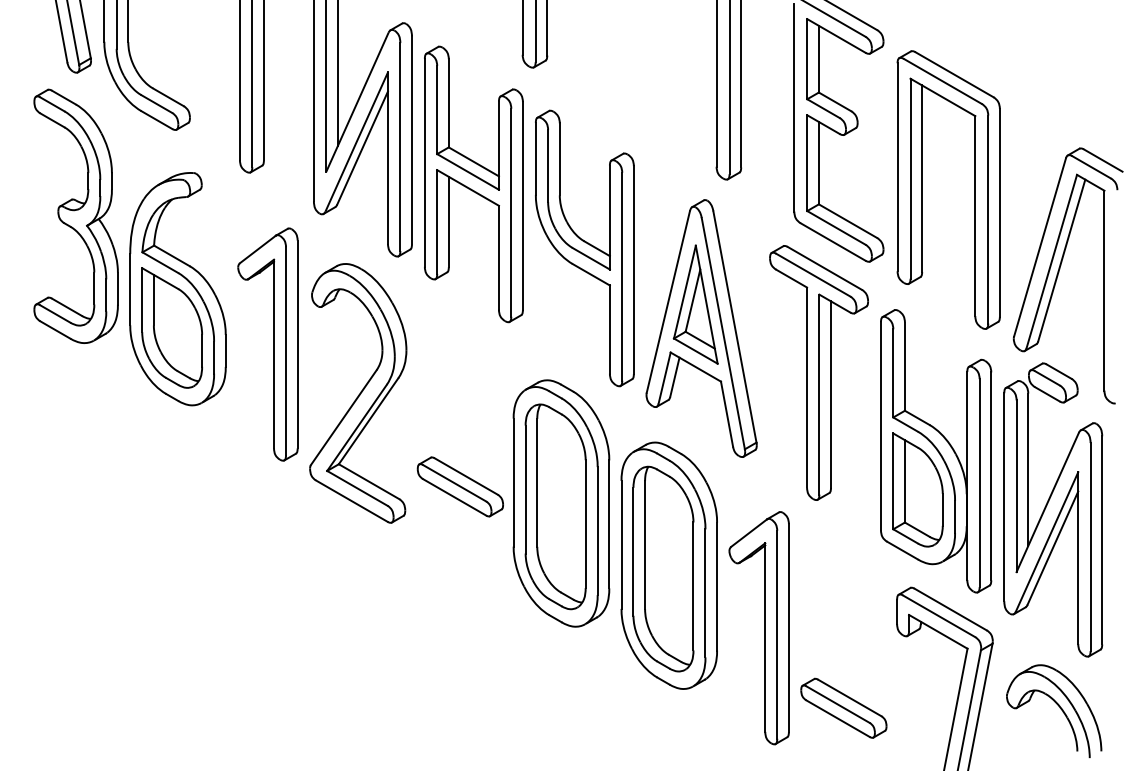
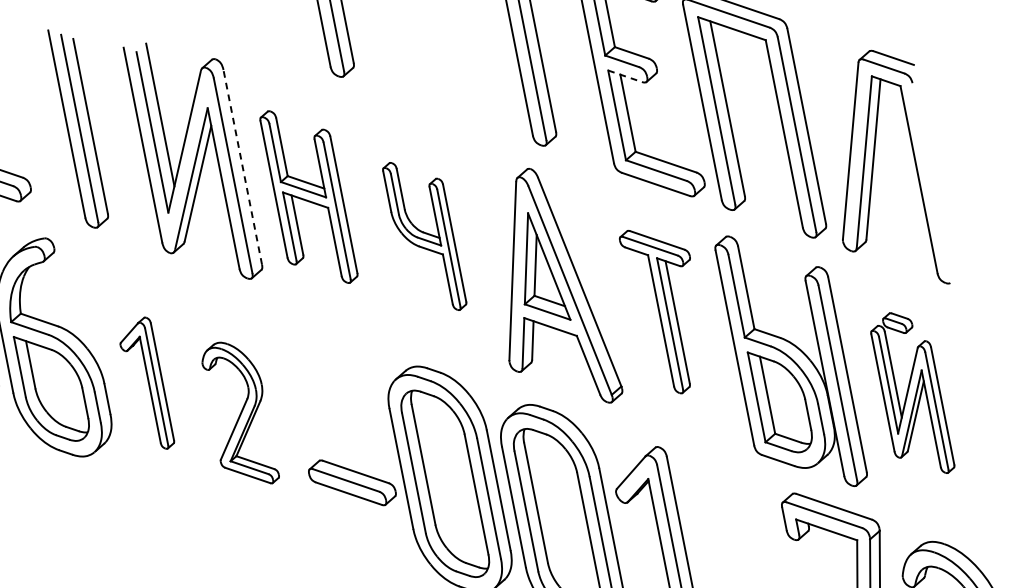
line: (823, 124) -> (625, 76), solid -> dashed
line: (411, 140) -> (242, 167), solid -> dashed
part: (473, 184) -> (308, 197), size x0.7
part: (584, 248) -> (424, 236), size x0.6
part: (267, 344) -> (145, 385), size x0.6
part: (818, 372) -> (666, 309), size x0.7
part: (358, 393) -> (239, 414), size x0.6
part: (1053, 509) -> (911, 394), size x0.6

